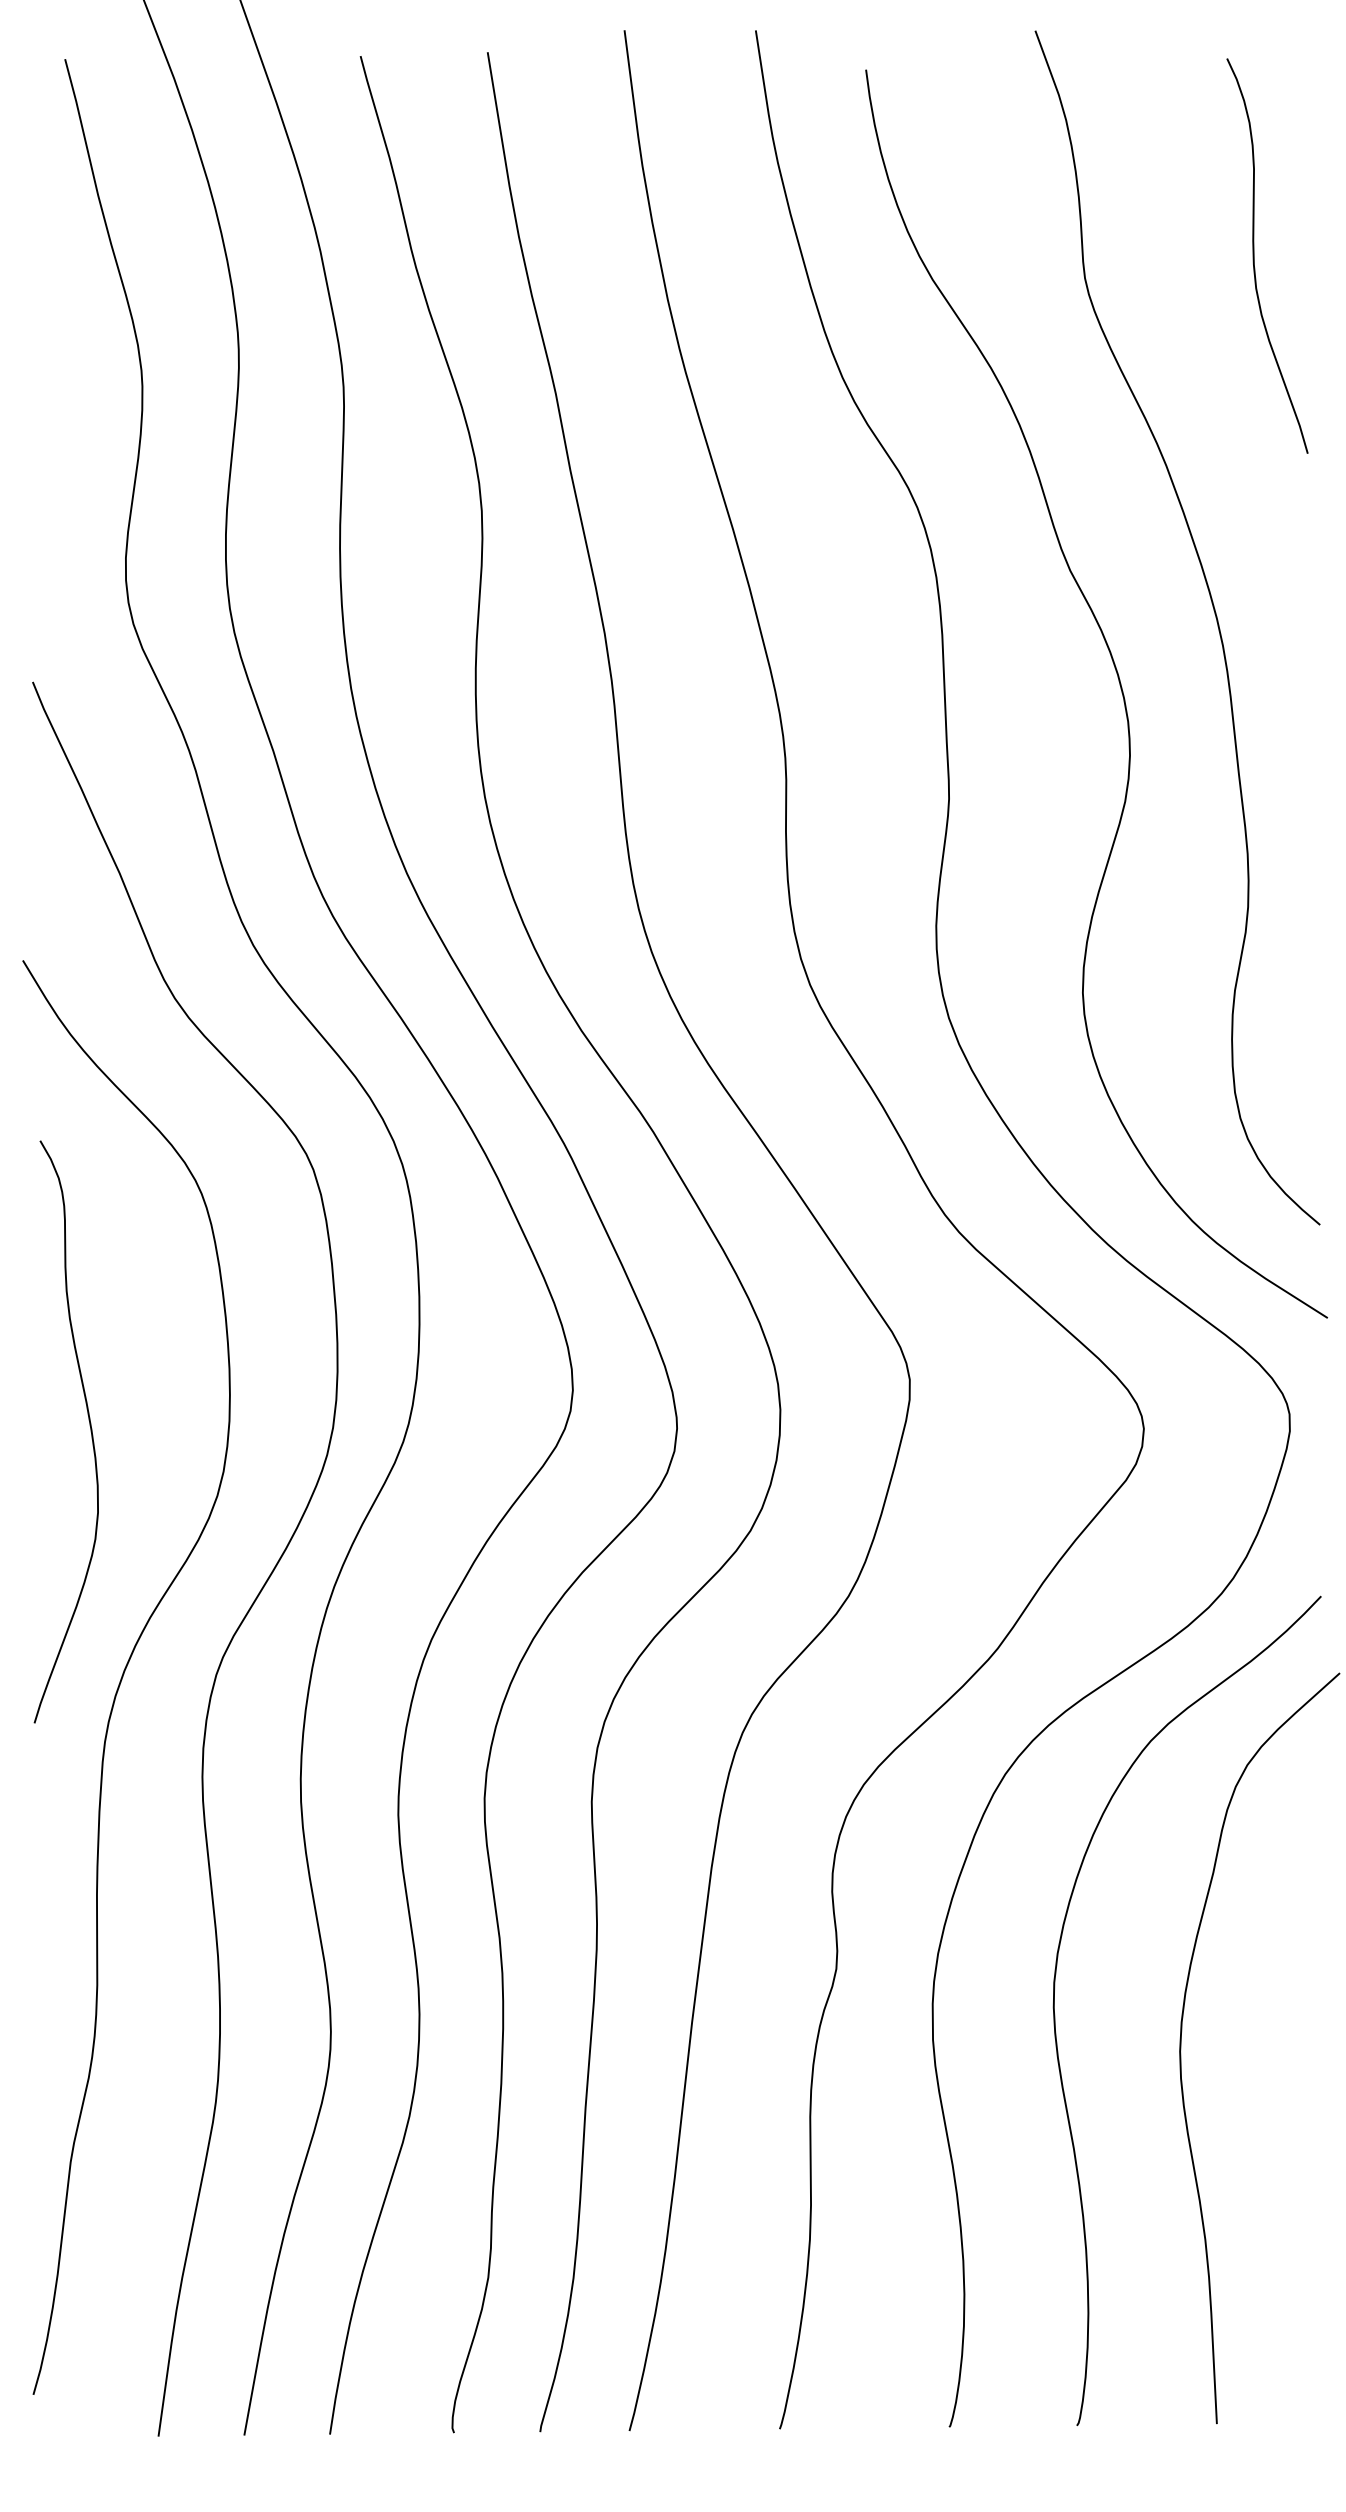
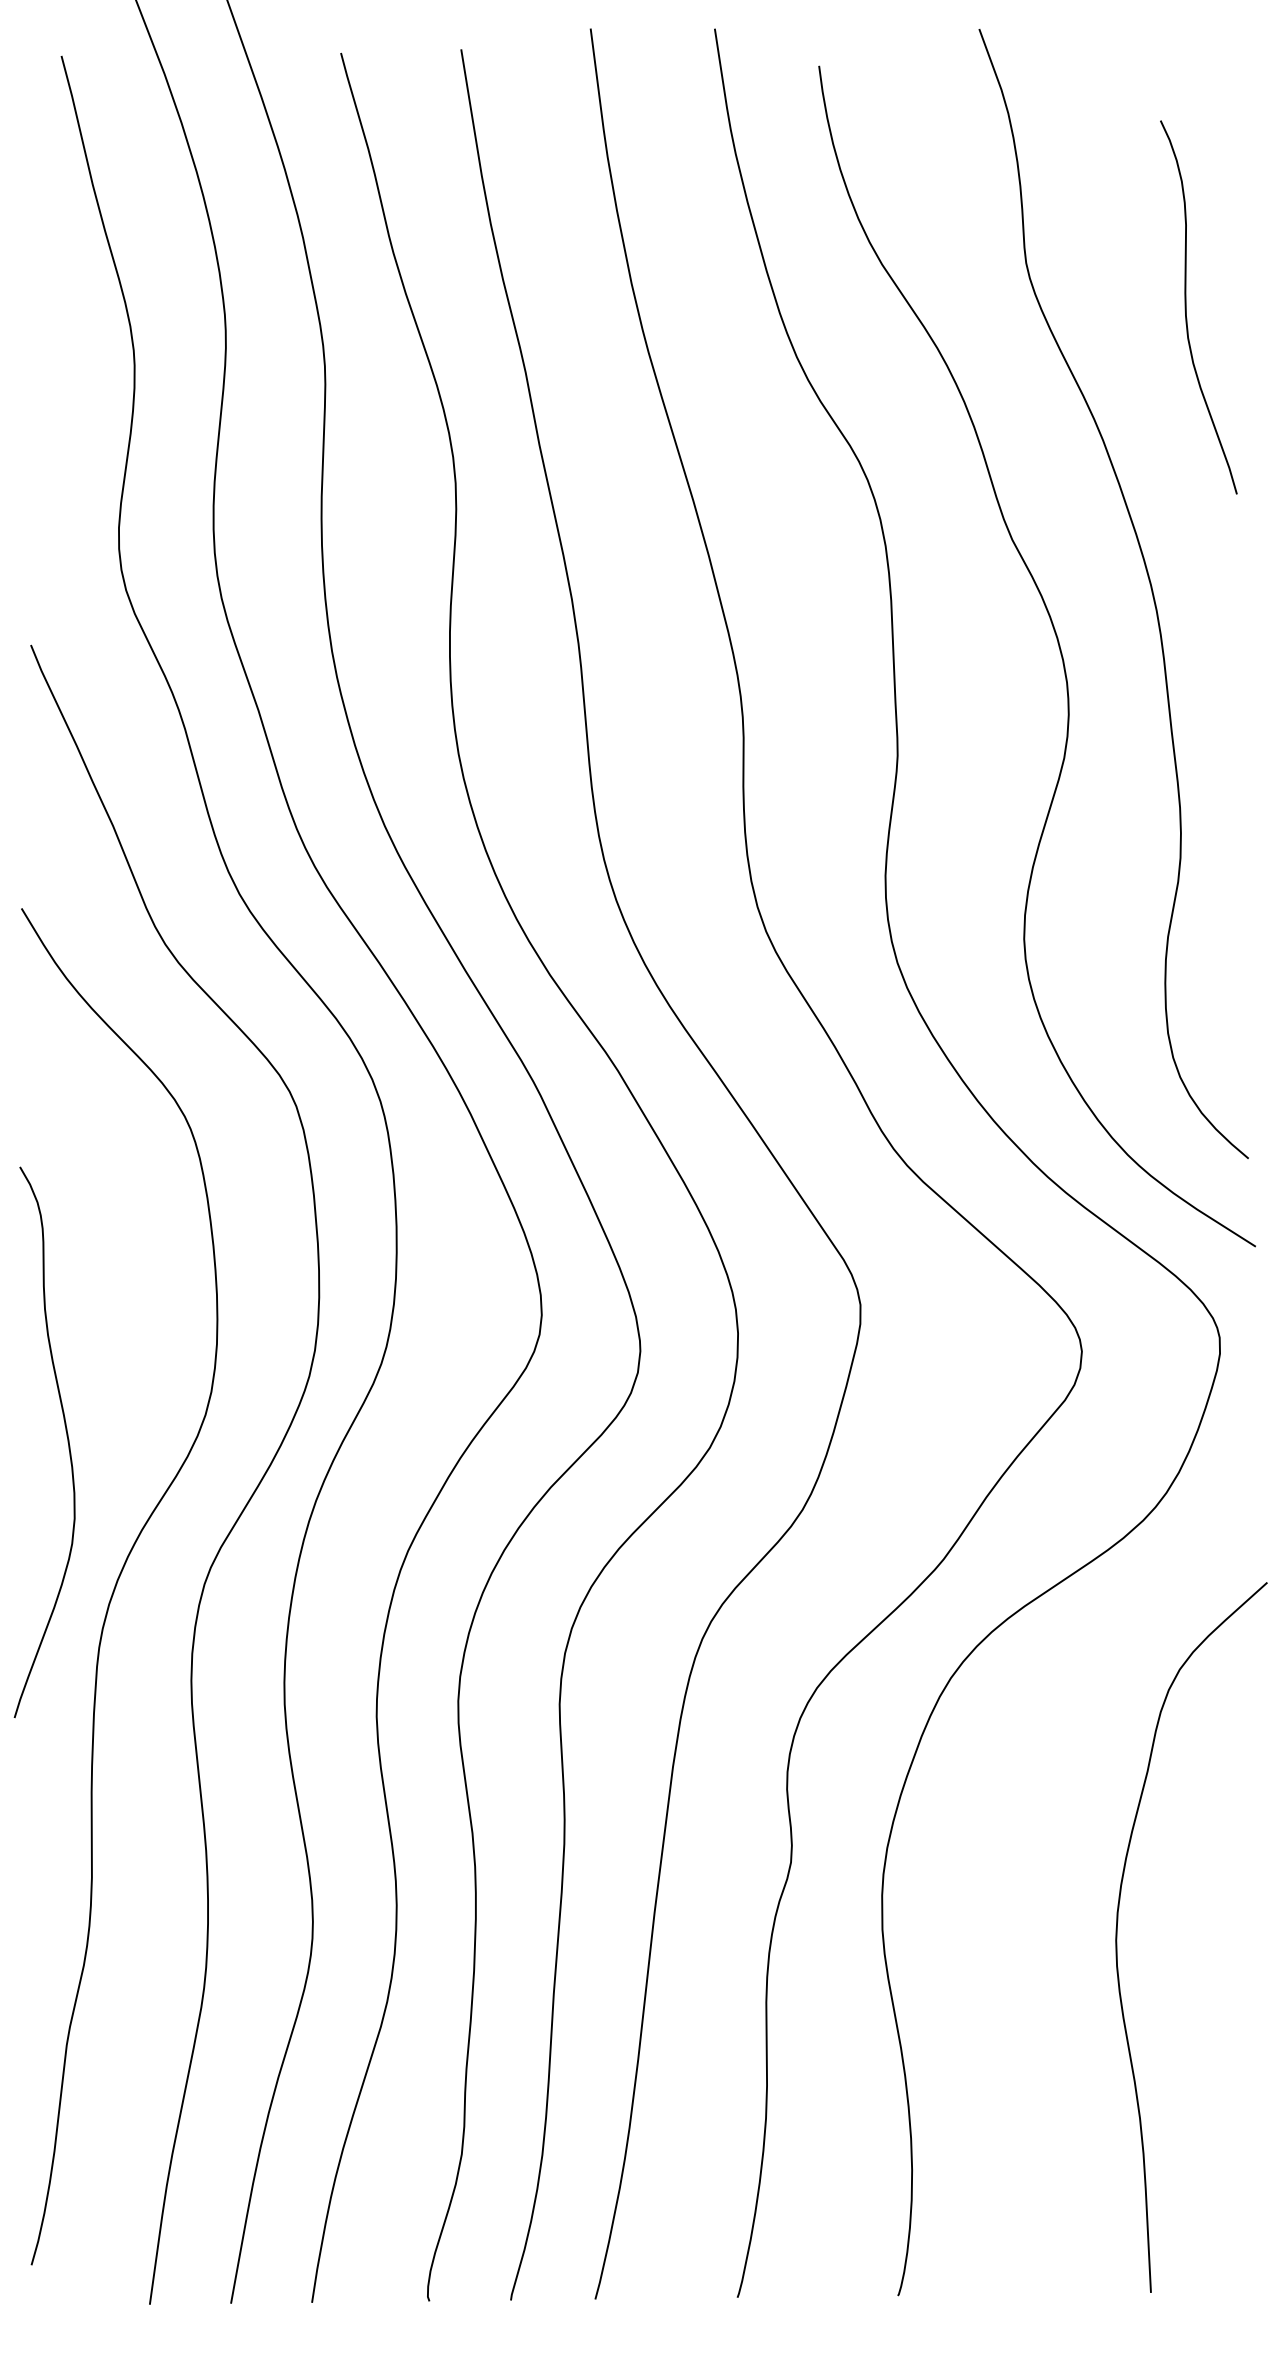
curve: (1254, 255) -> (1186, 306), moved
curve: (89, 1425) -> (66, 1436), moved
curve: (1055, 2014) -> (998, 1905), removed

